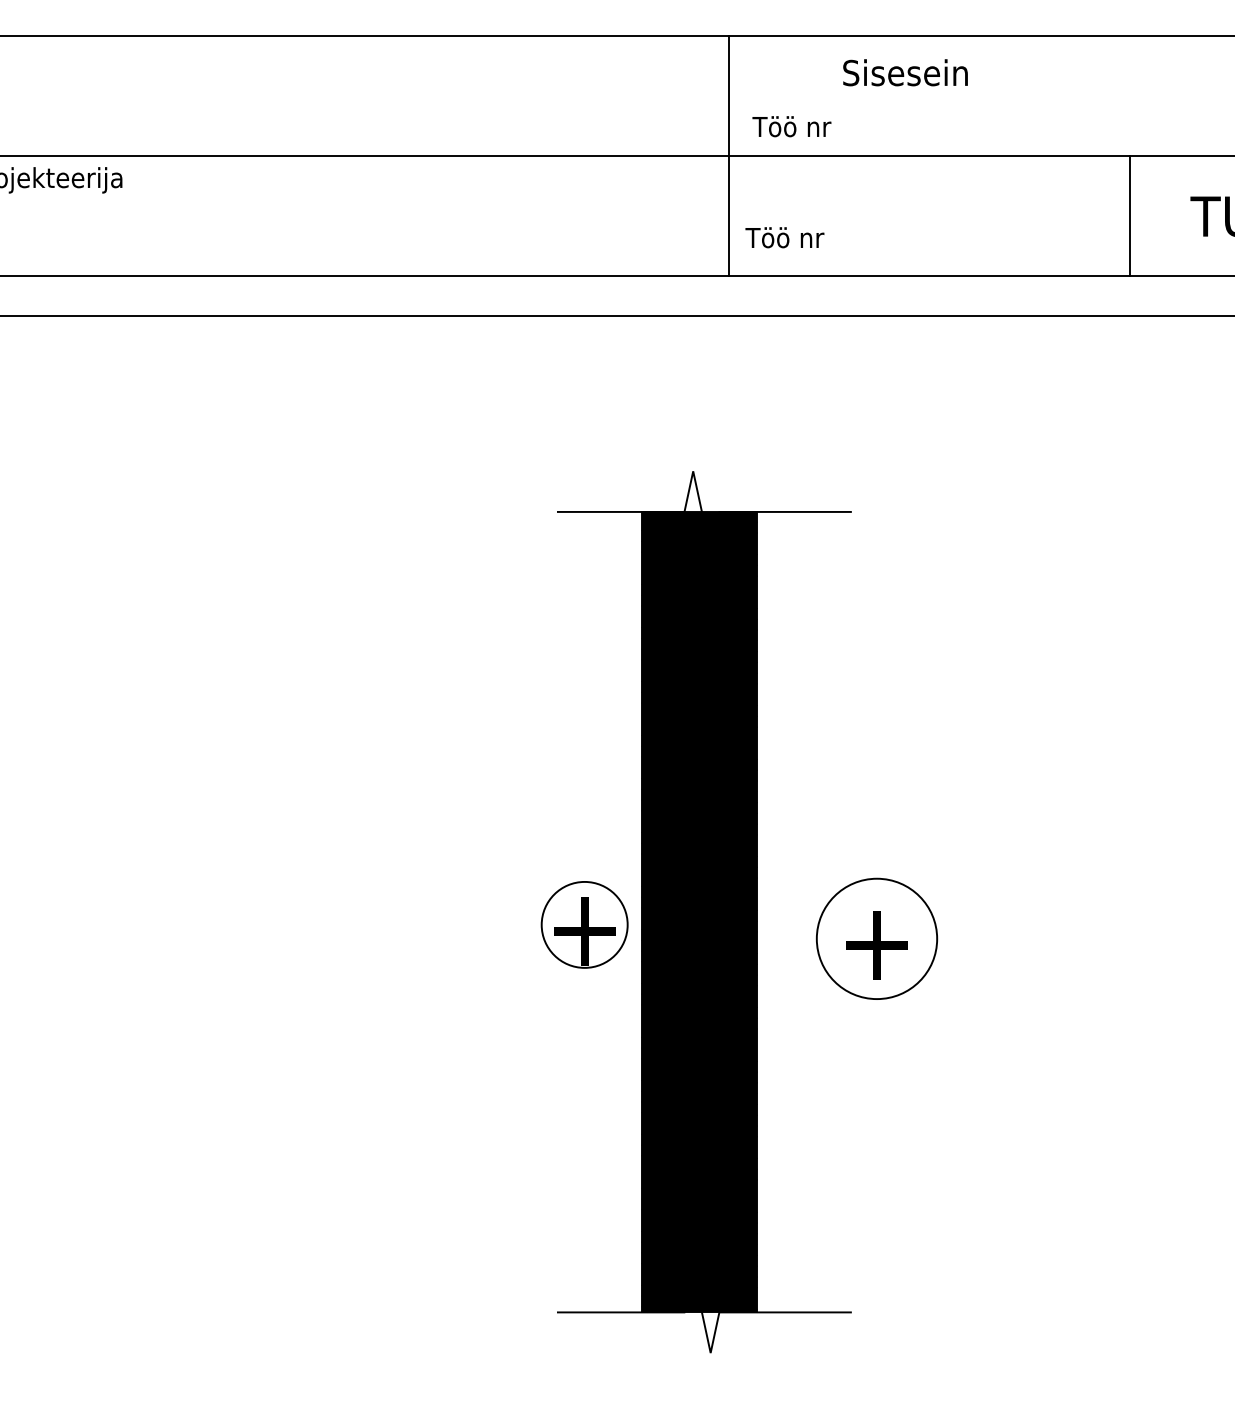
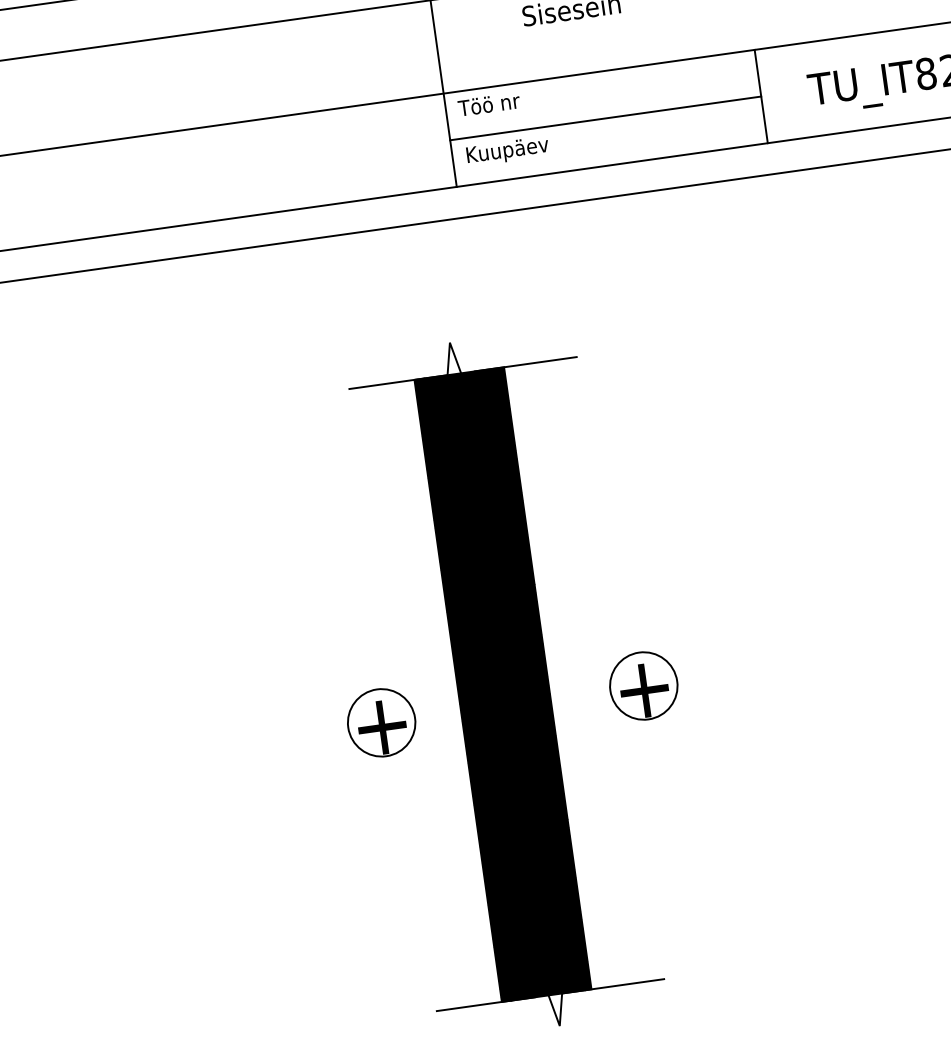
text: (791, 126) -> (488, 104), moved
line: (929, 215) -> (605, 118), added
text: (798, 240) -> (506, 151), Töö nr -> Kuupäev
part: (584, 924) -> (381, 722), moved
circle: (876, 938) -> (643, 685), size x0.71

